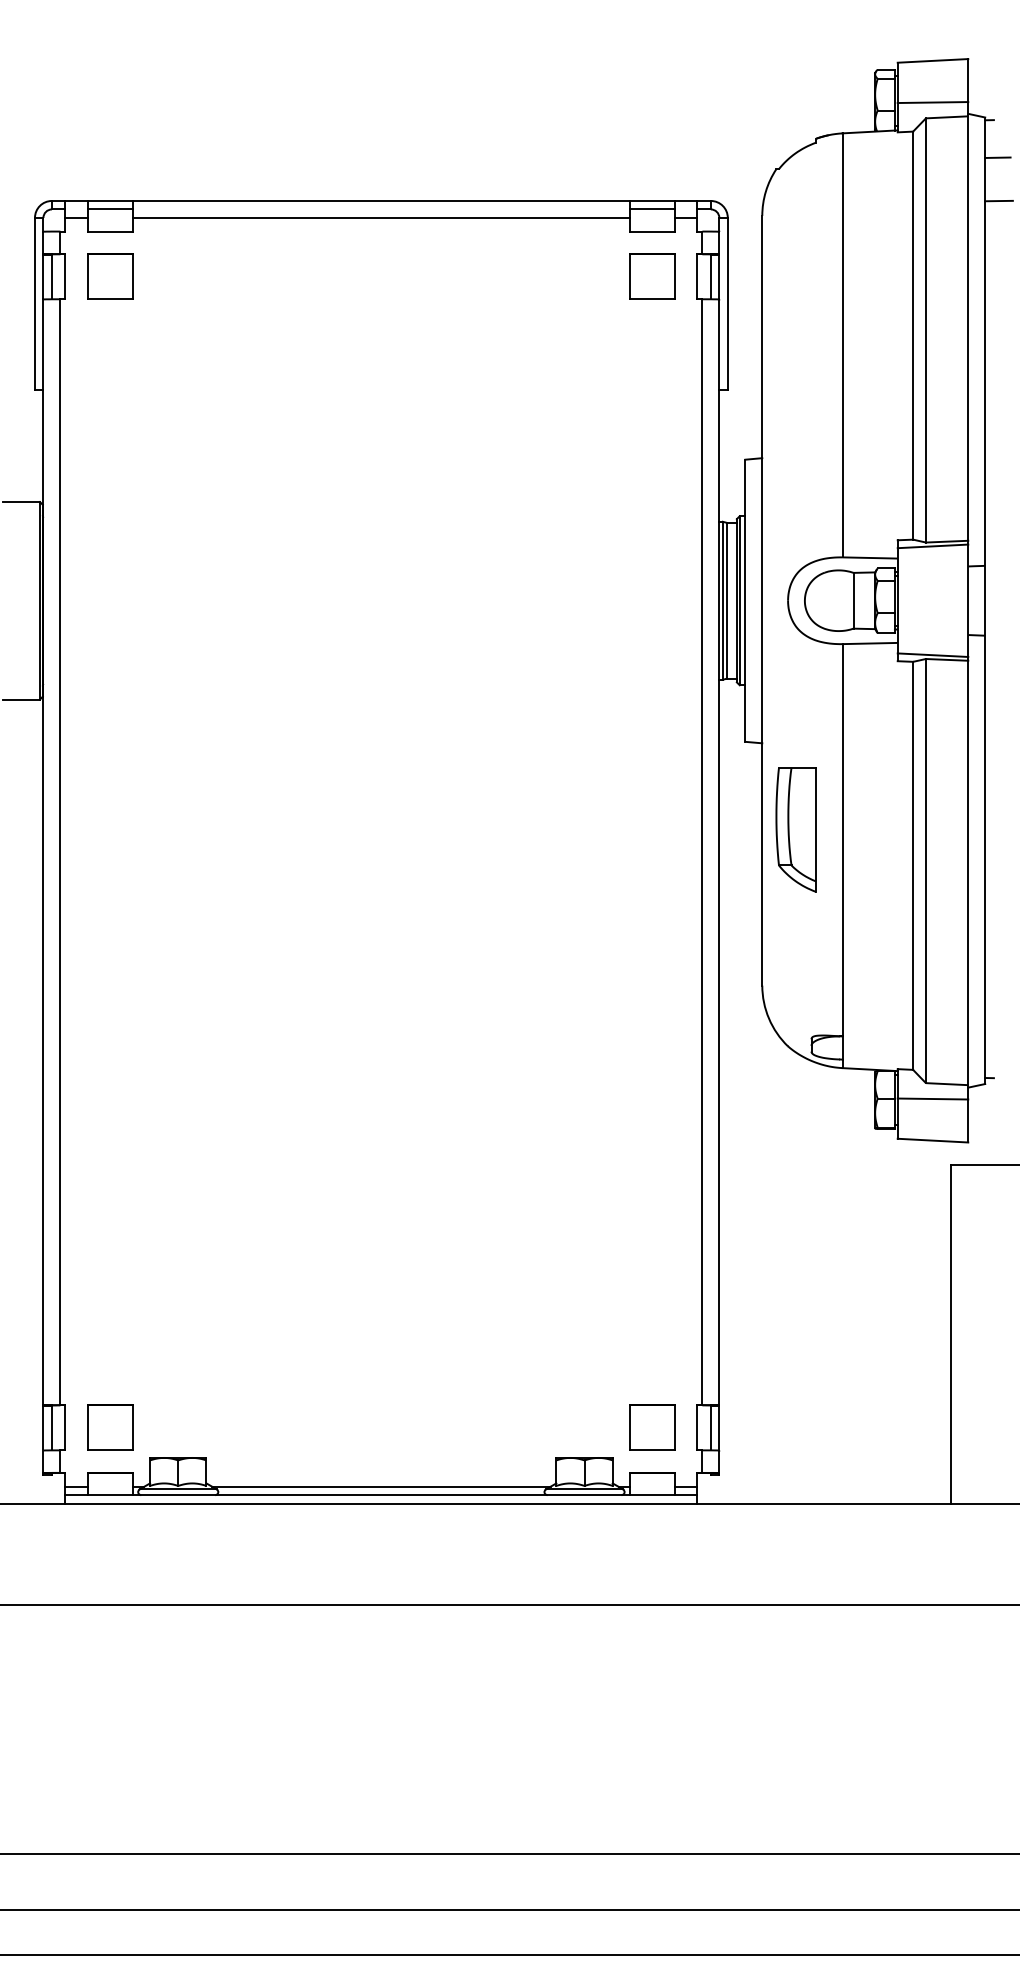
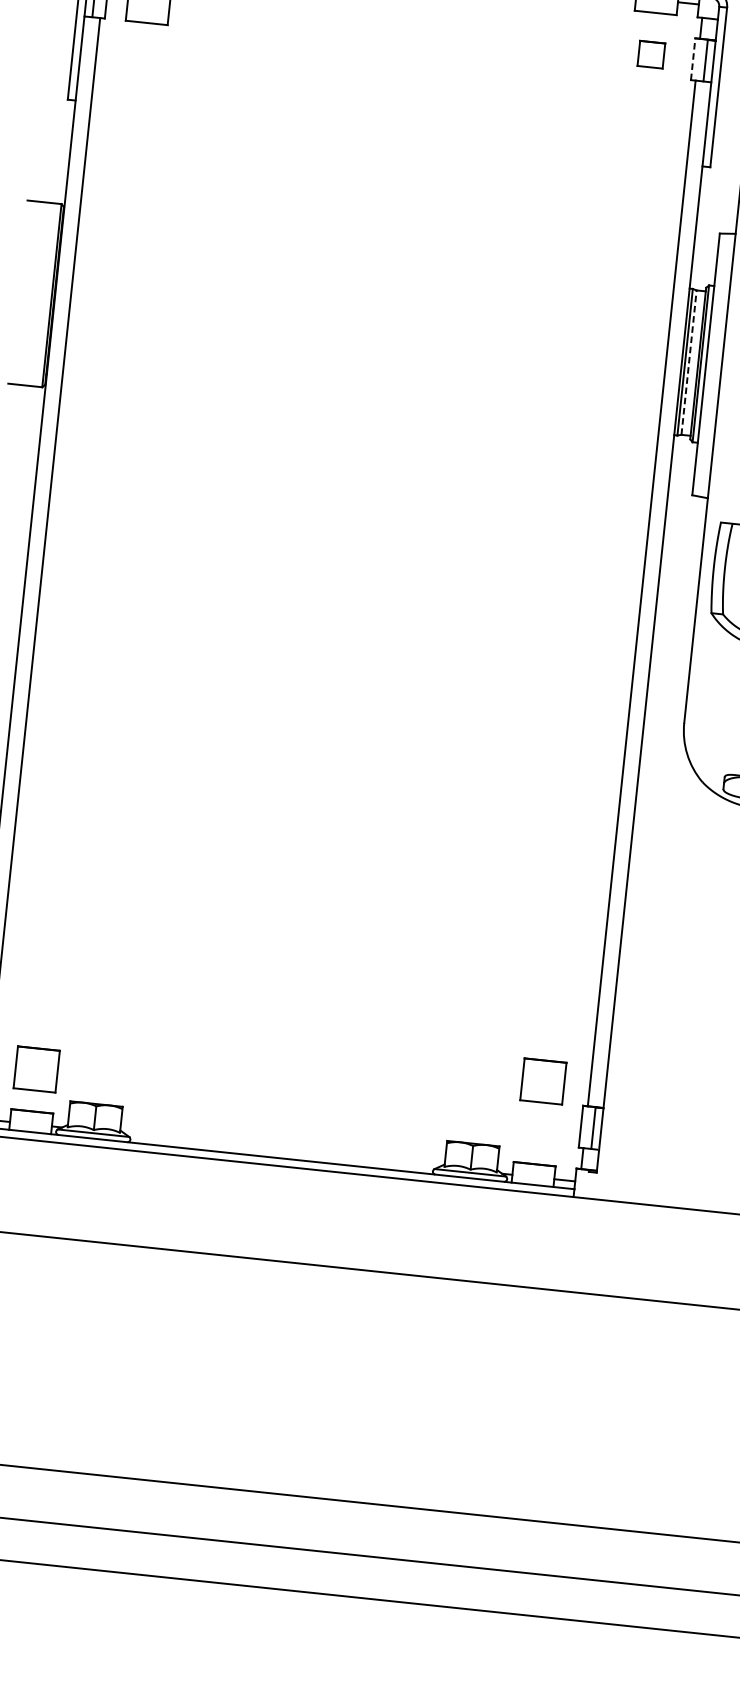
part: (652, 276) -> (651, 54), size x0.6
line: (697, 276) -> (693, 59), solid -> dashed
line: (727, 600) -> (689, 362), solid -> dashed
part: (652, 1427) -> (543, 1081), moved
line: (381, 1486) -> (282, 1150), removed

